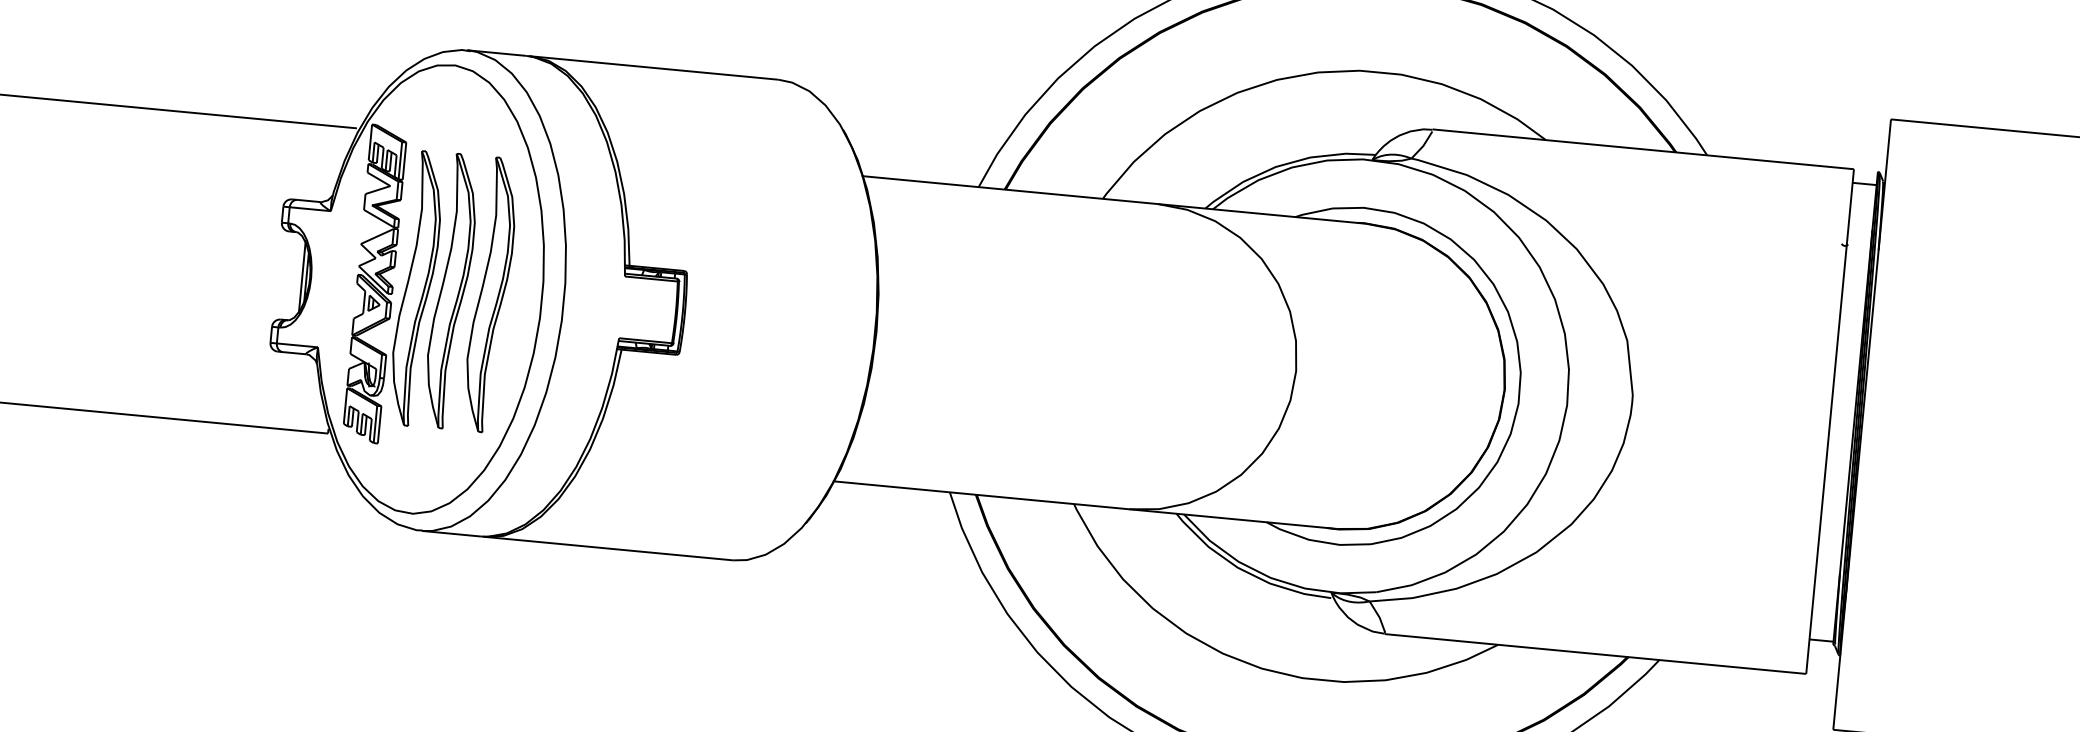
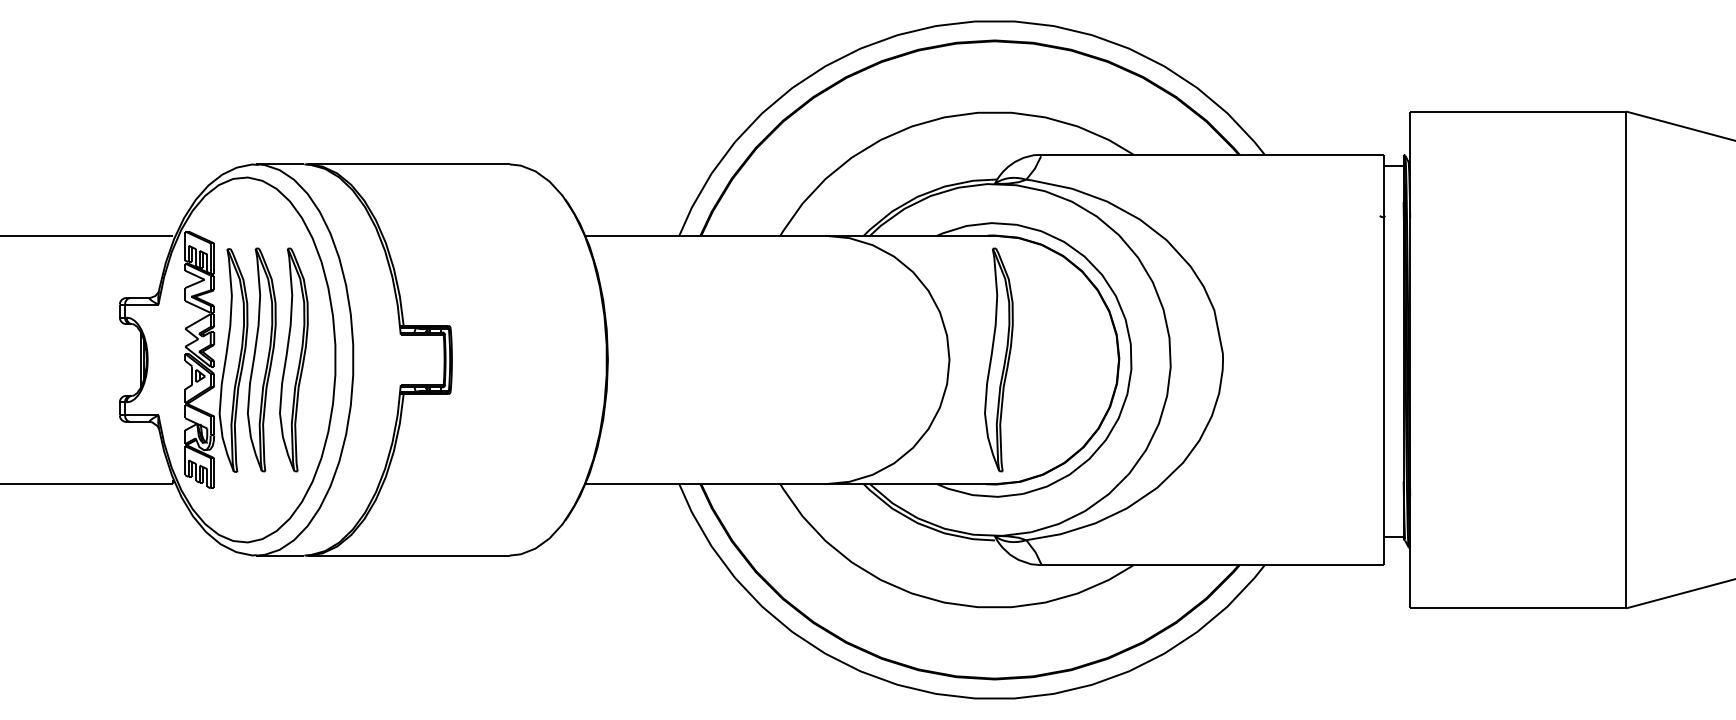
part: (1356, 376) -> (998, 359), added

